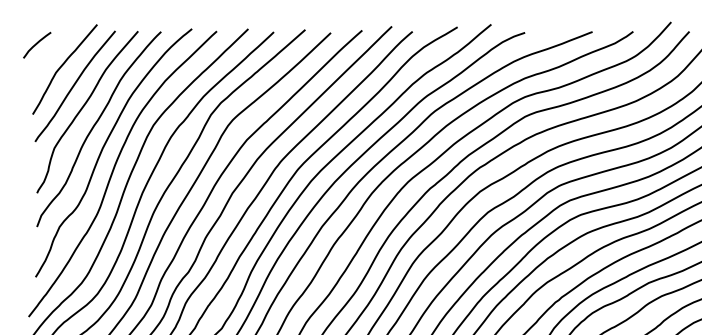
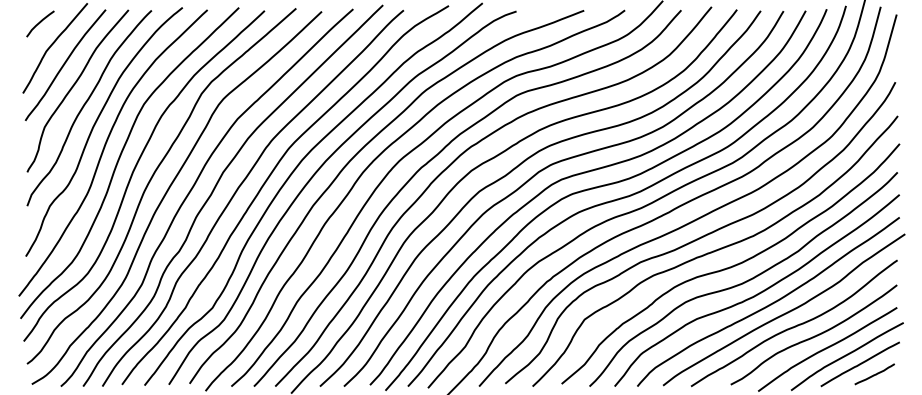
curve: (37, 44) -> (40, 23), moved

